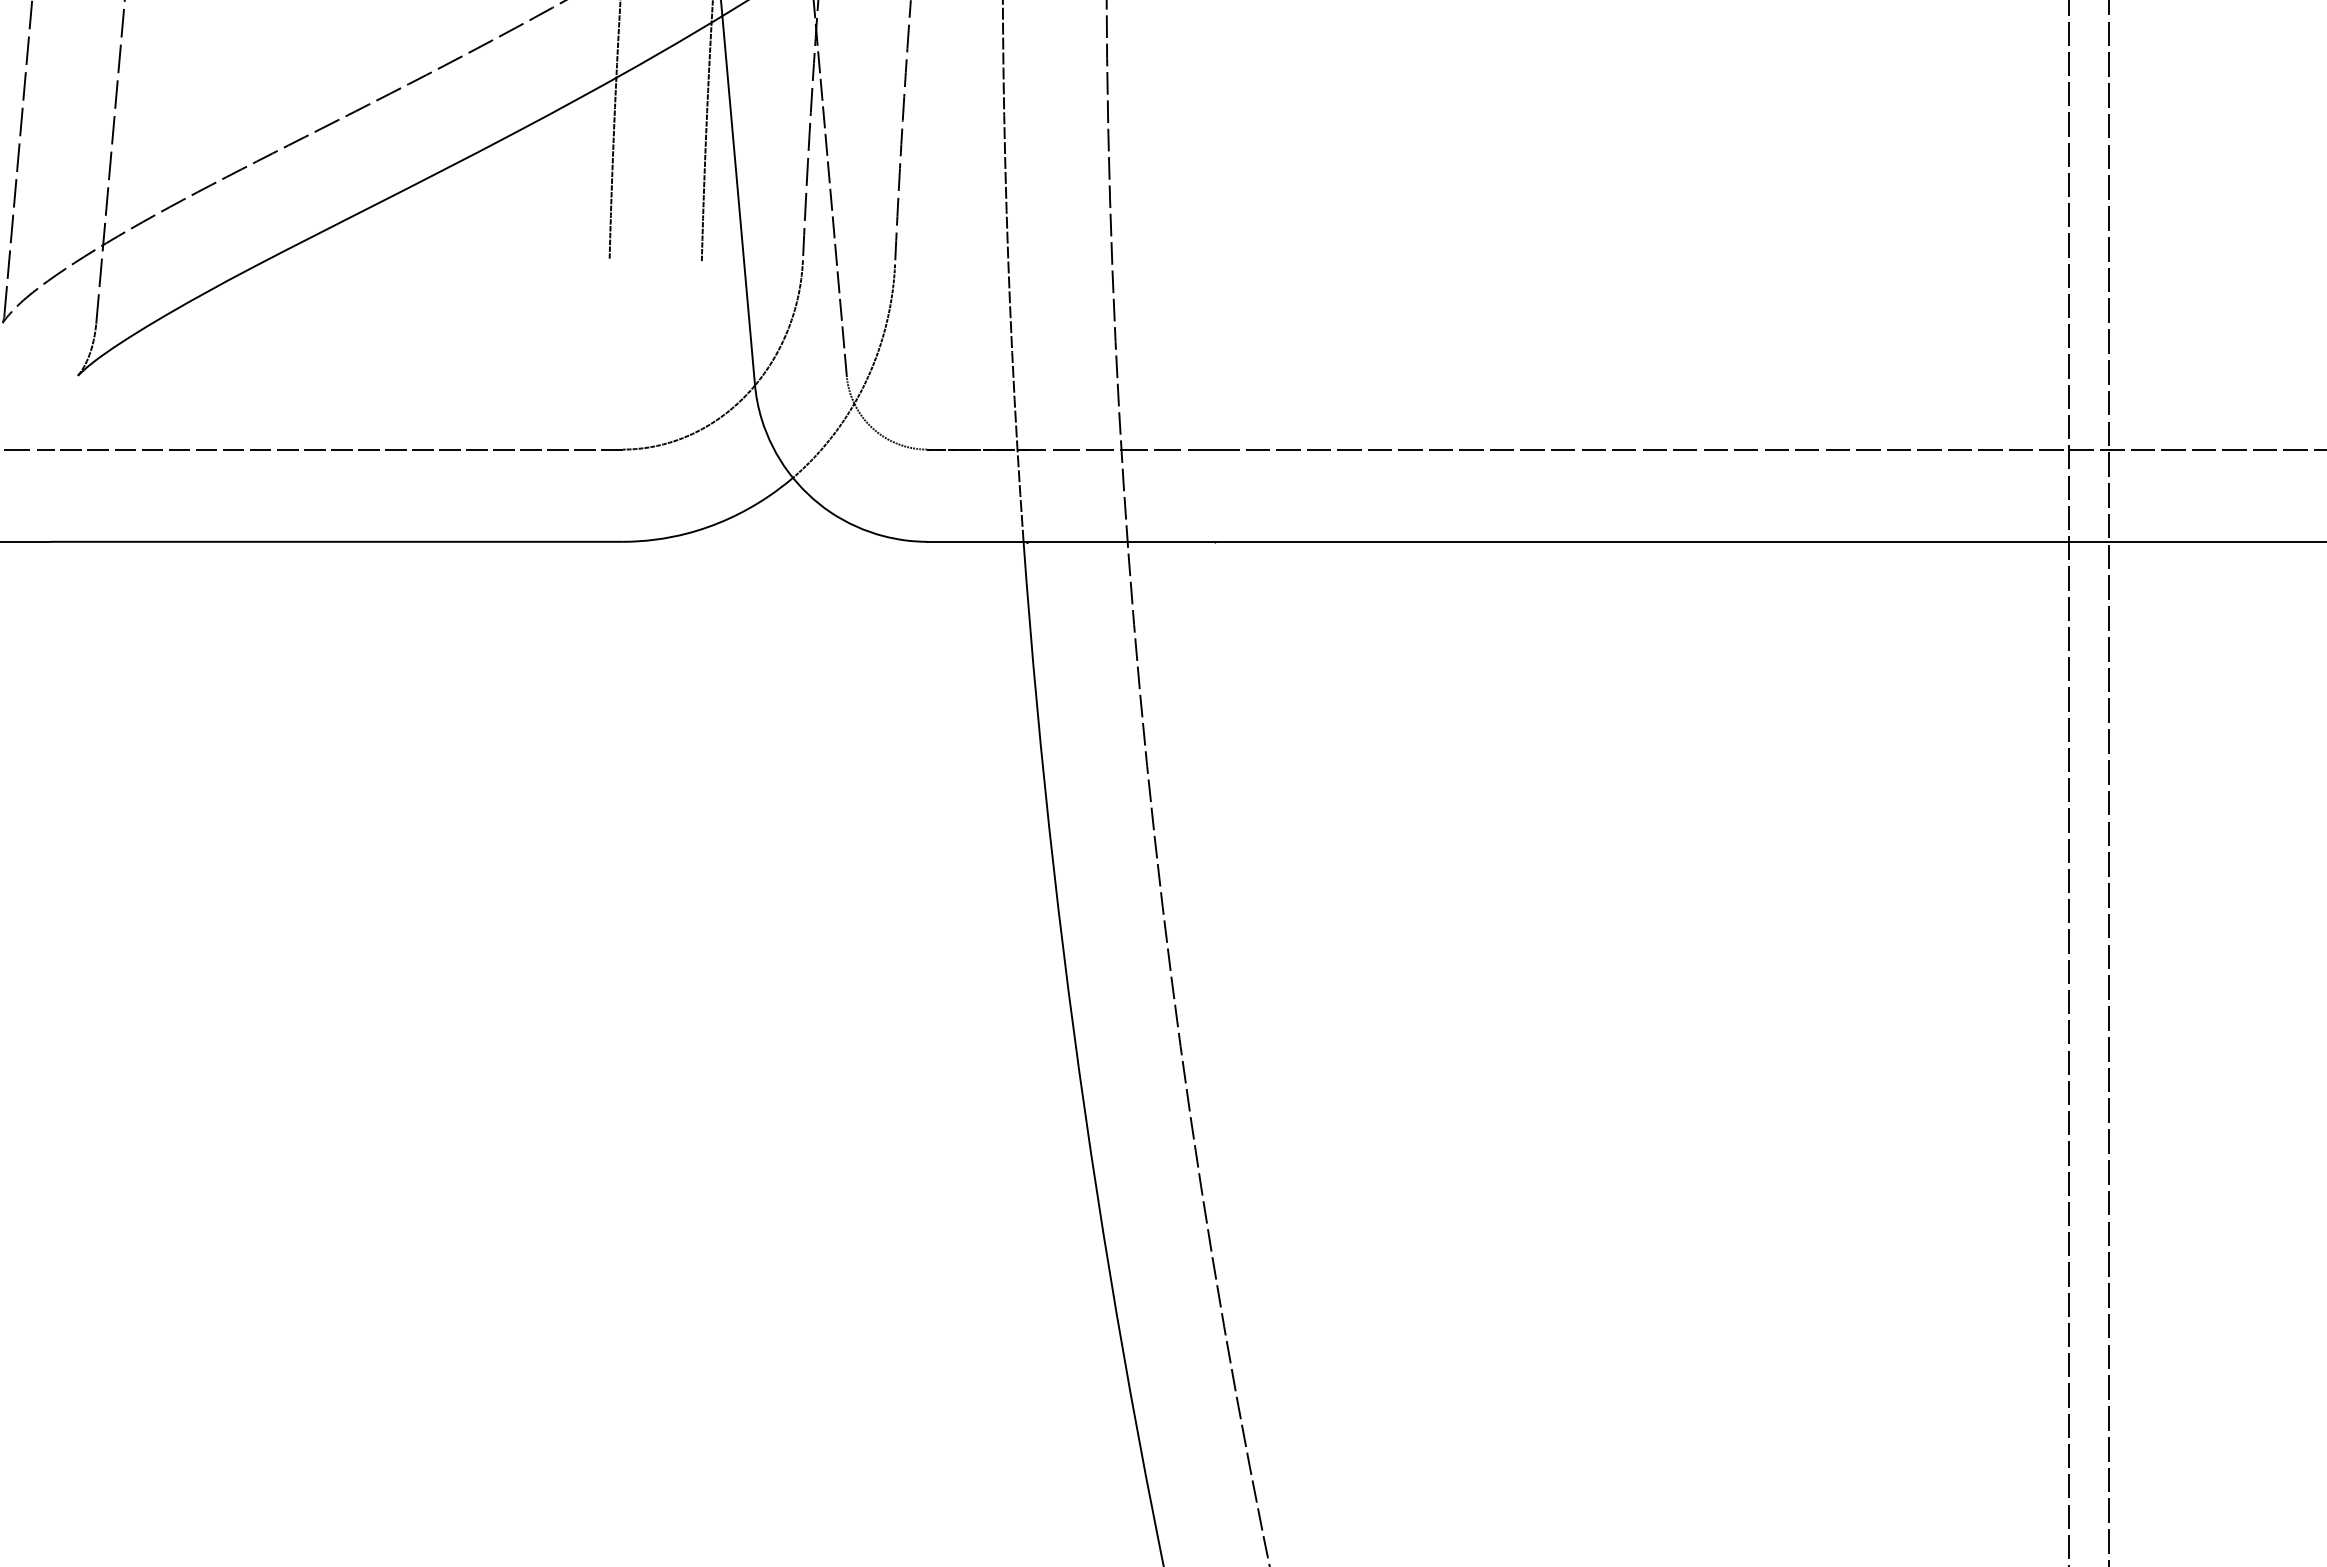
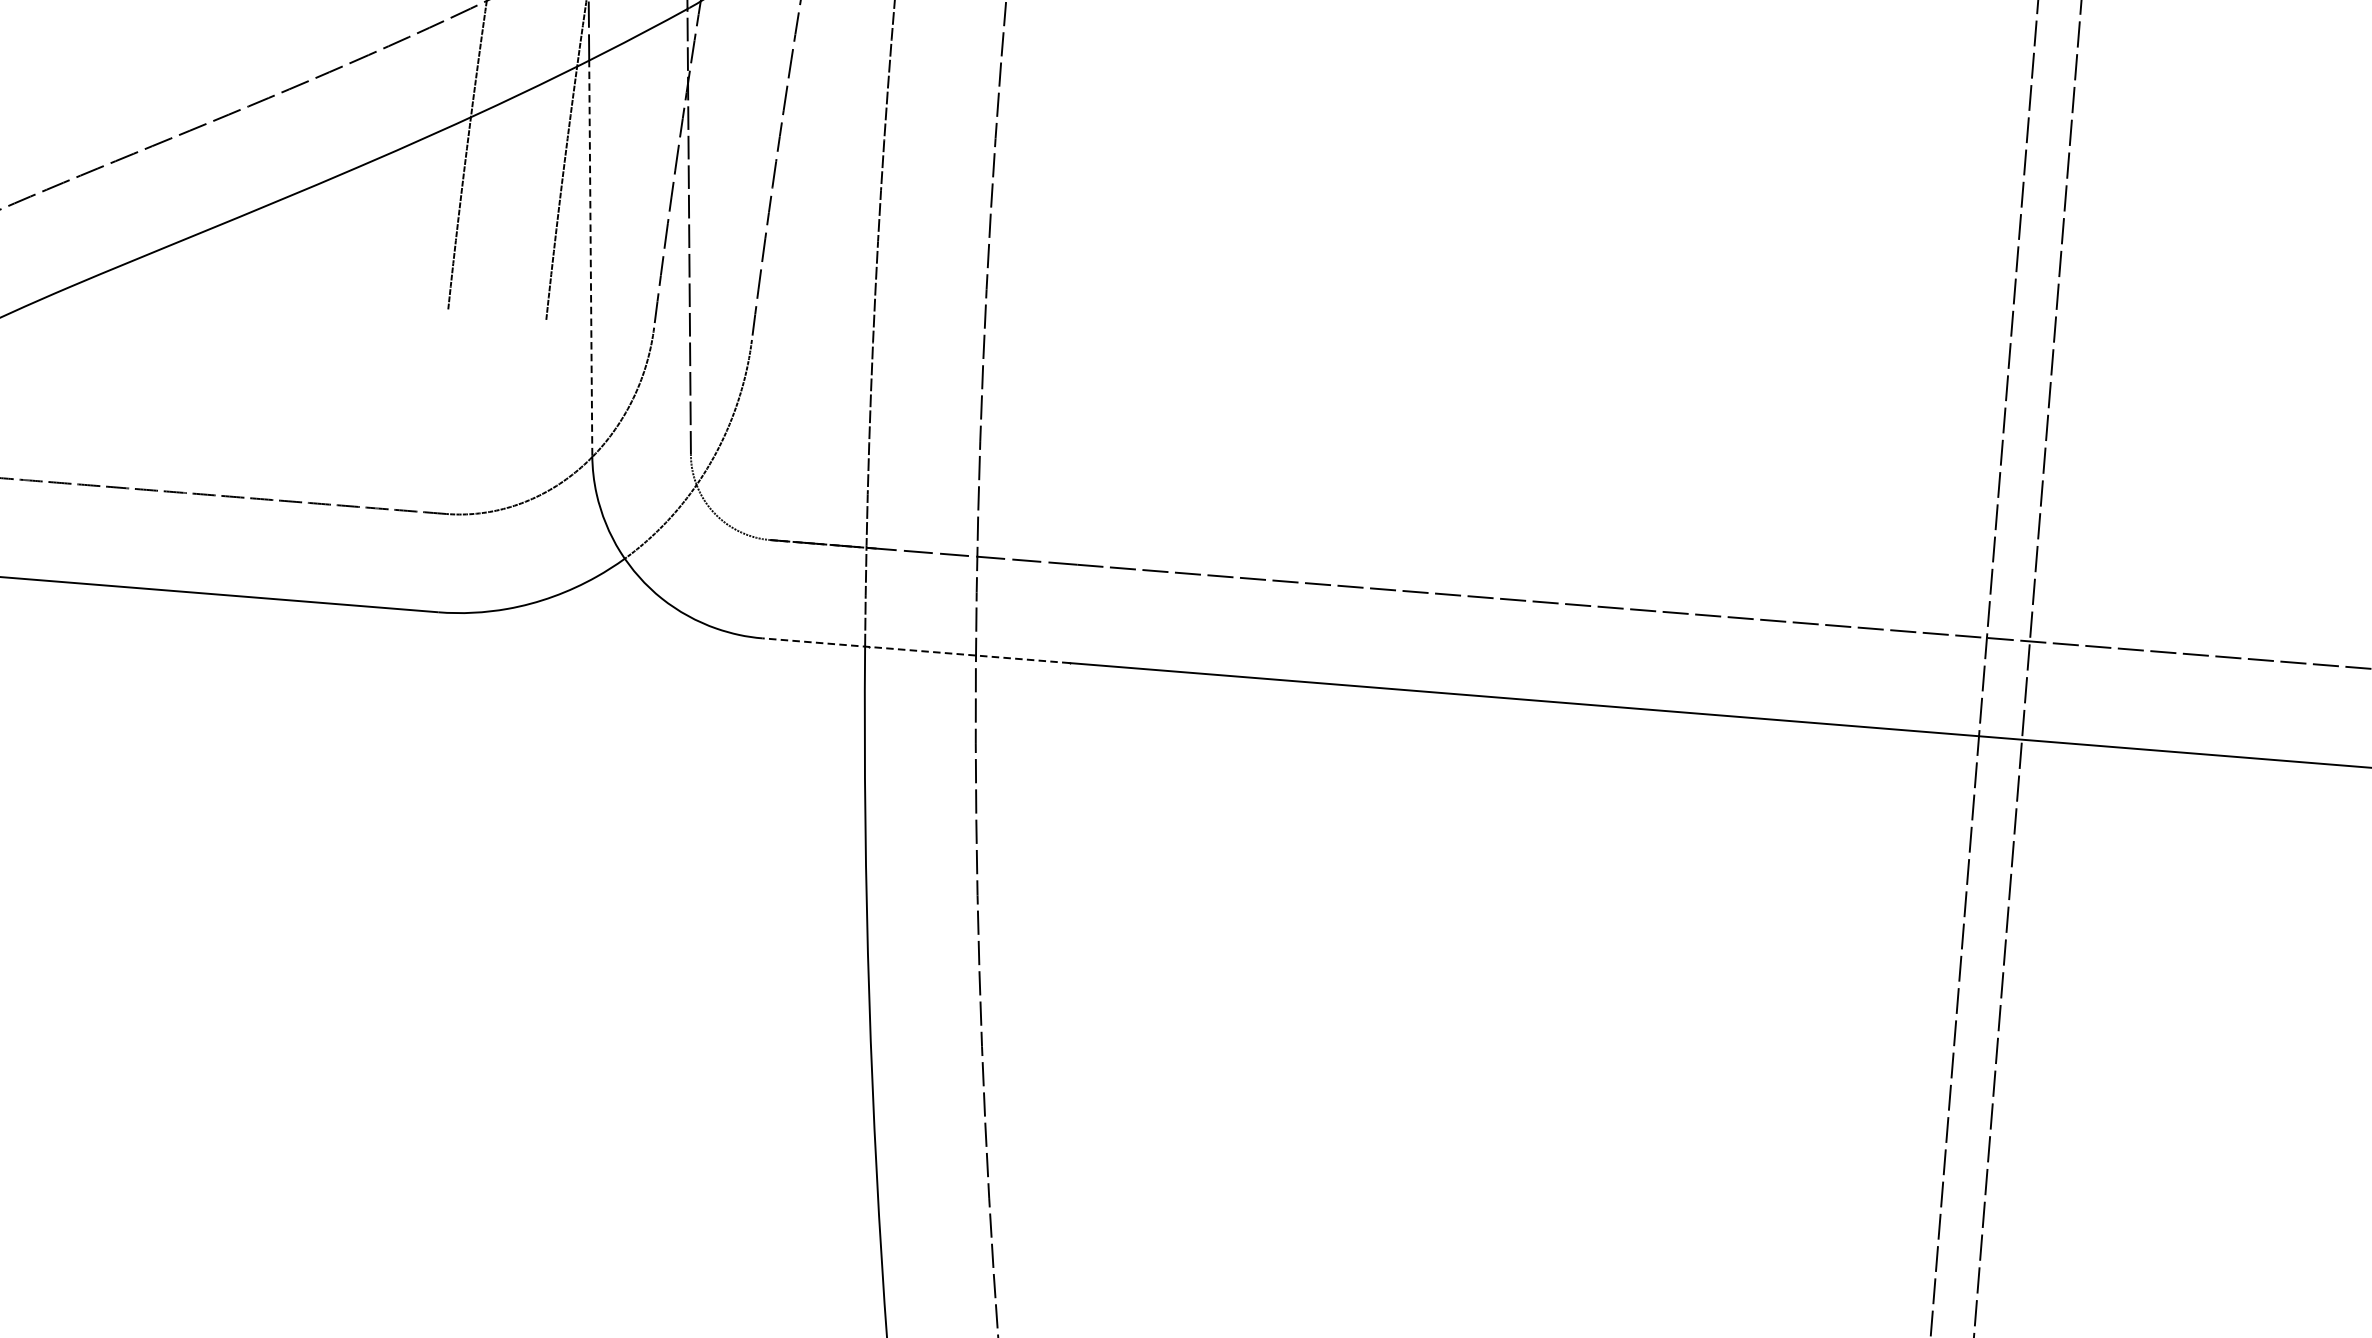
line: (738, 200) -> (590, 258), solid -> dashed
line: (1070, 541) -> (915, 650), solid -> dashed

